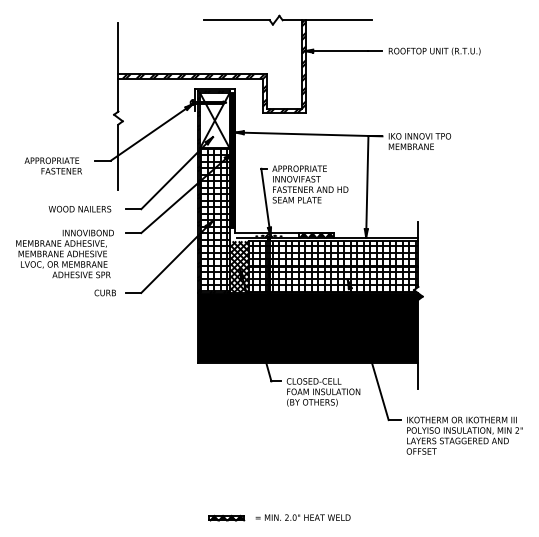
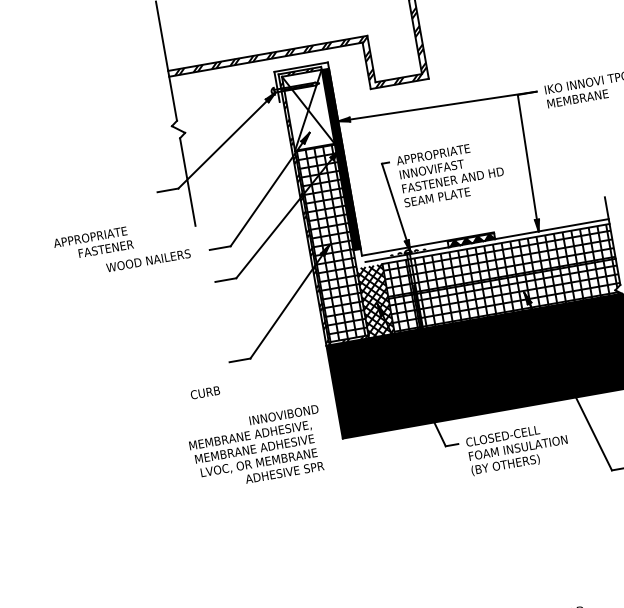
text: (52, 165) -> (92, 243), moved
text: (64, 253) -> (256, 447), moved
text: (104, 292) -> (204, 392), moved

